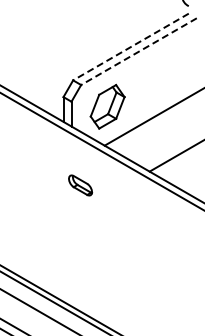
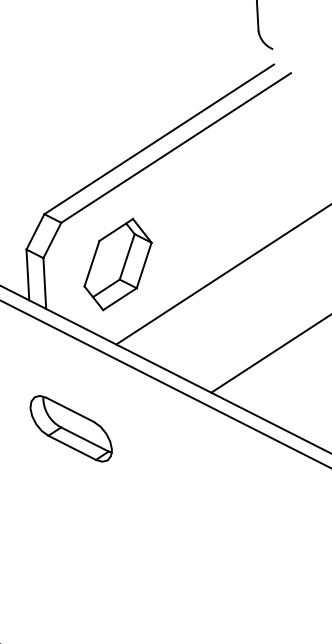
line: (130, 47) -> (158, 140), dashed -> solid
line: (138, 51) -> (175, 147), dashed -> solid
part: (80, 185) -> (71, 428), size x1.67

